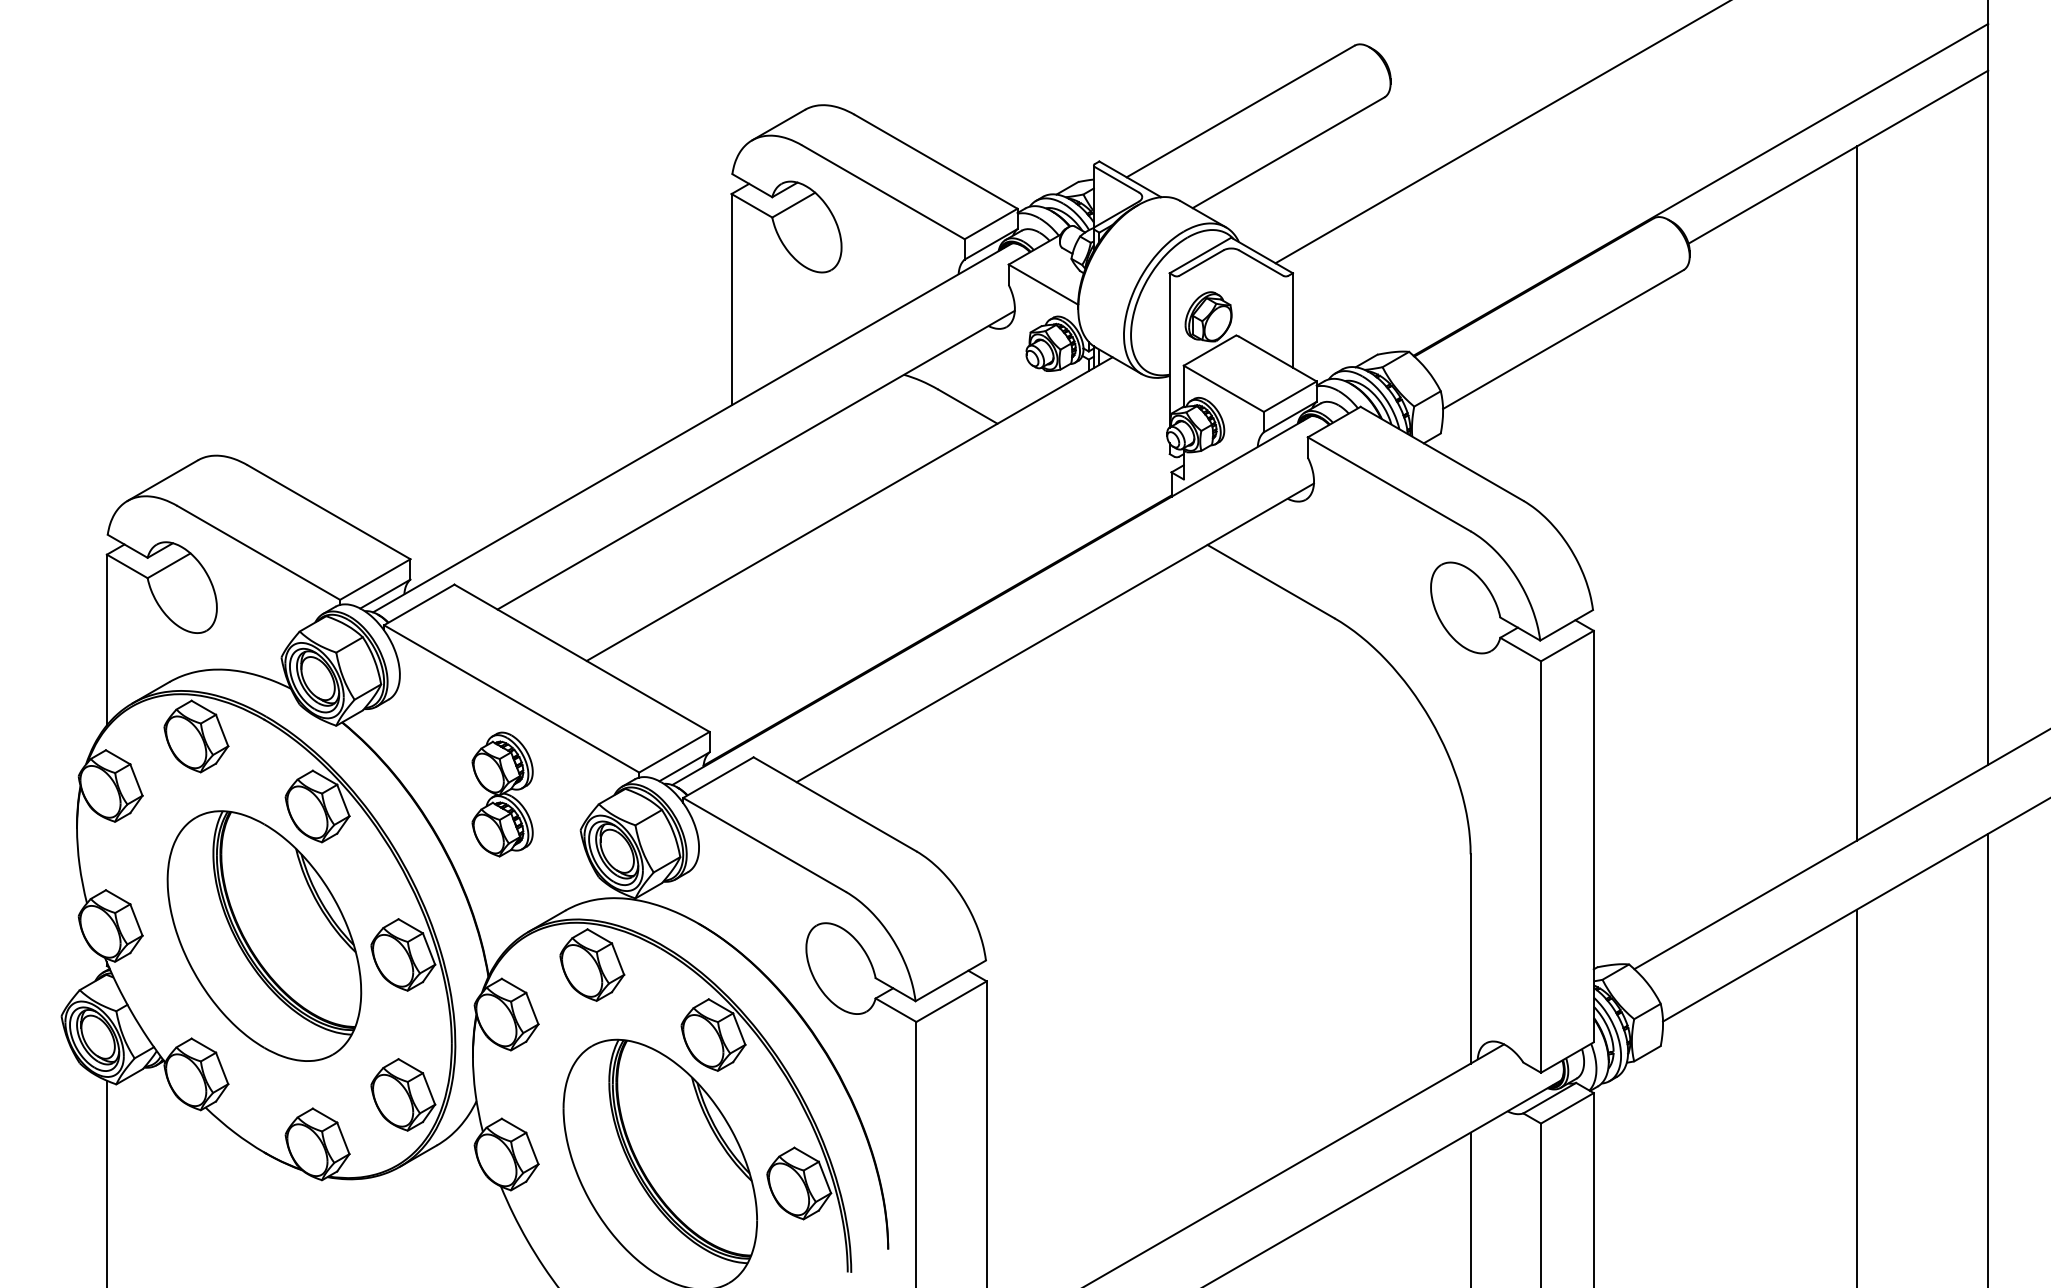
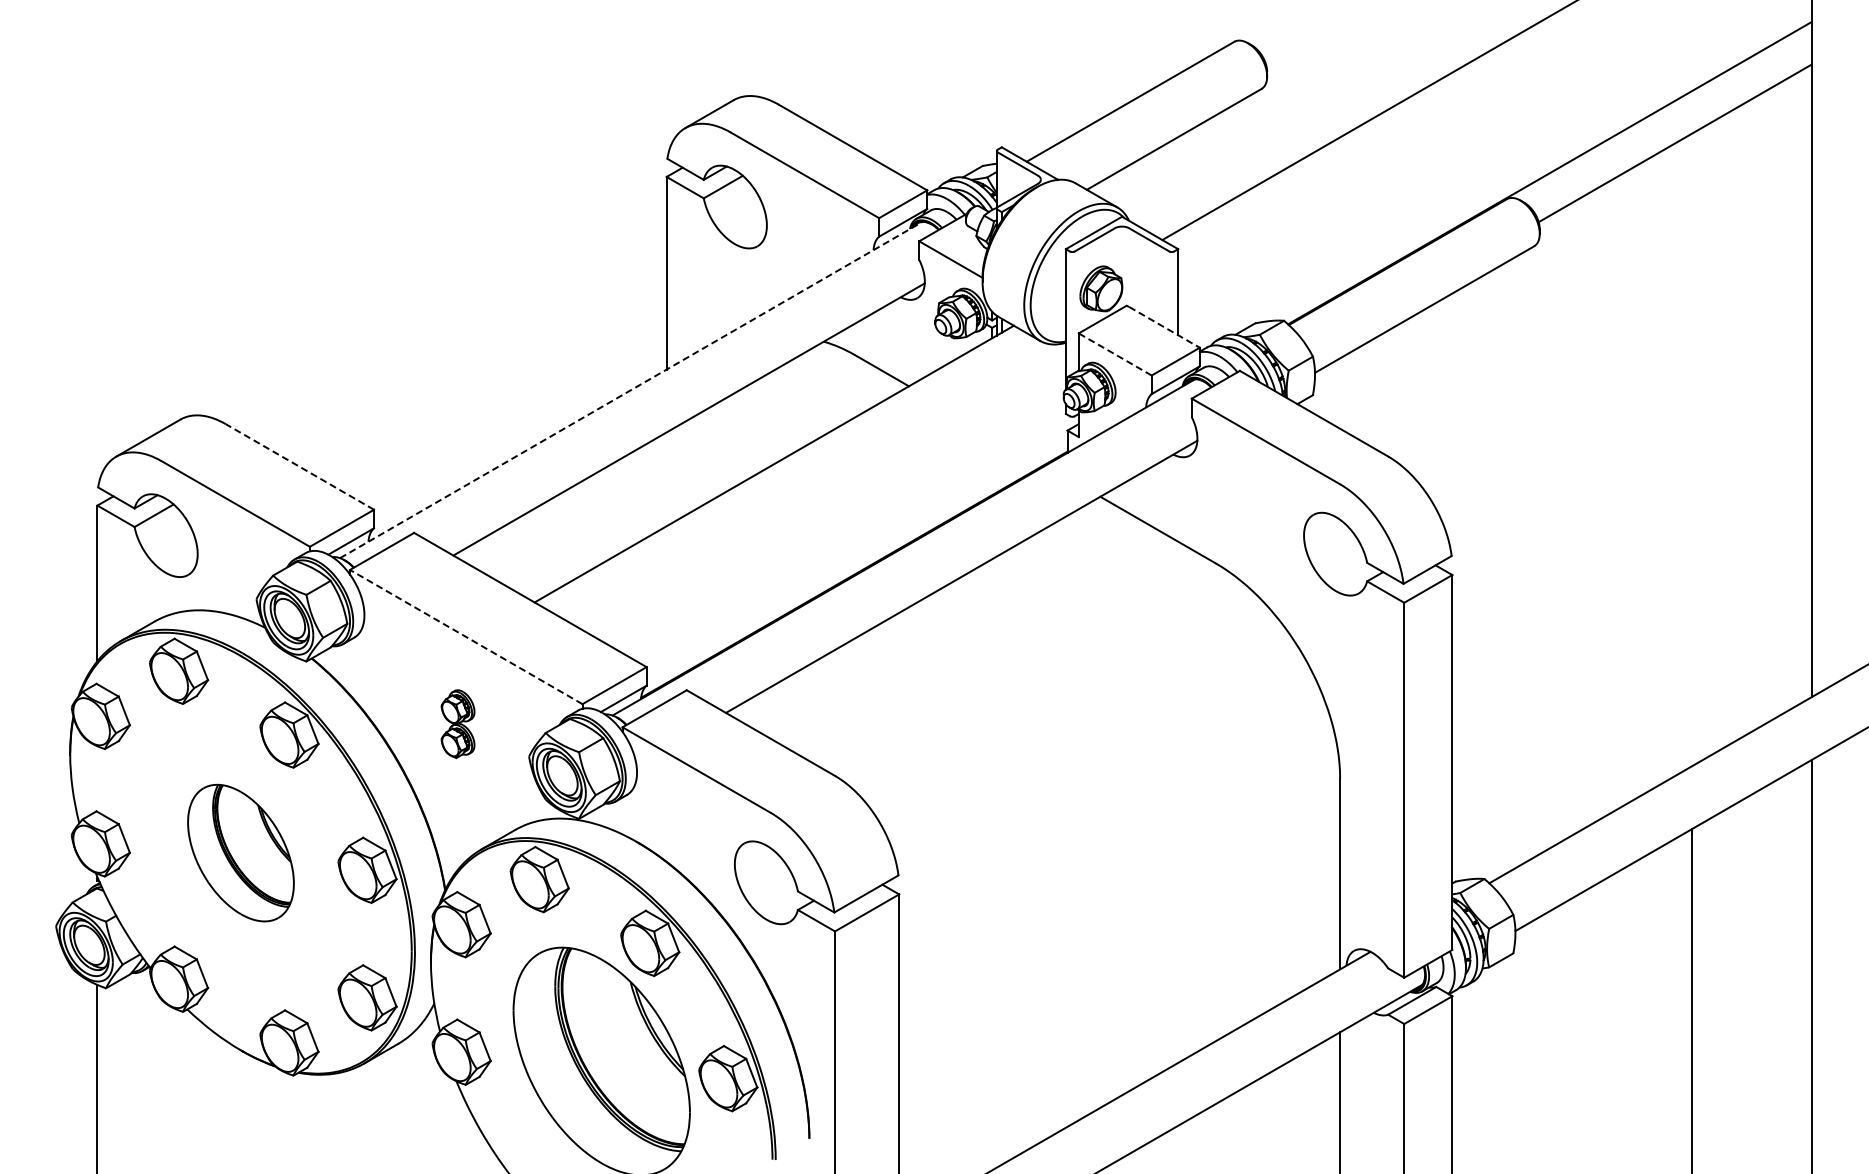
line: (1277, 359) -> (1164, 327), solid -> dashed
line: (1223, 388) -> (1114, 354), solid -> dashed
line: (692, 427) -> (631, 389), solid -> dashed
line: (1857, 493) -> (1692, 449), removed
line: (328, 511) -> (299, 466), solid -> dashed
line: (510, 698) -> (465, 636), solid -> dashed
part: (502, 793) -> (457, 723), size x0.6
part: (263, 935) -> (240, 852), size x0.6

